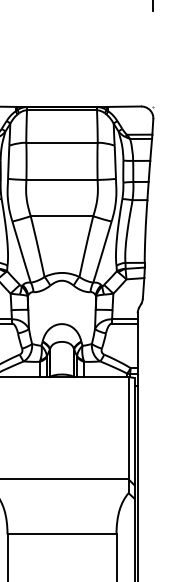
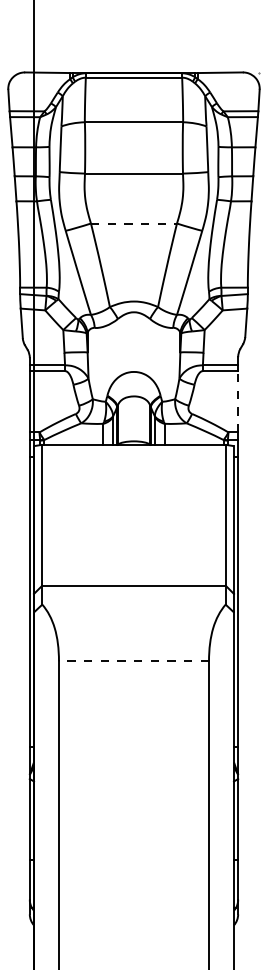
line: (62, 216) -> (134, 223), solid -> dashed
line: (137, 345) -> (238, 401), solid -> dashed
line: (61, 534) -> (133, 661), solid -> dashed

